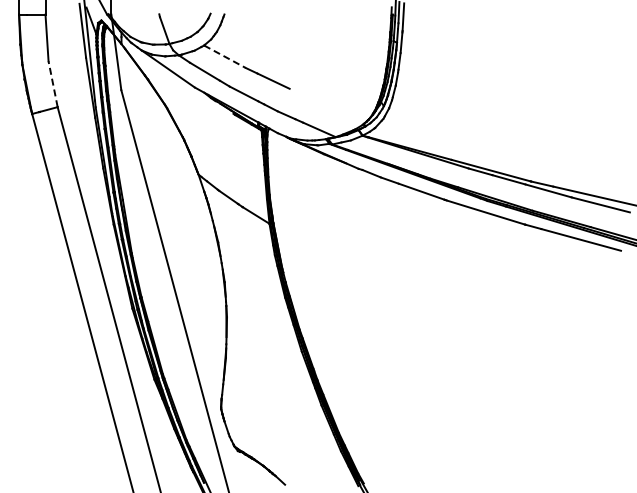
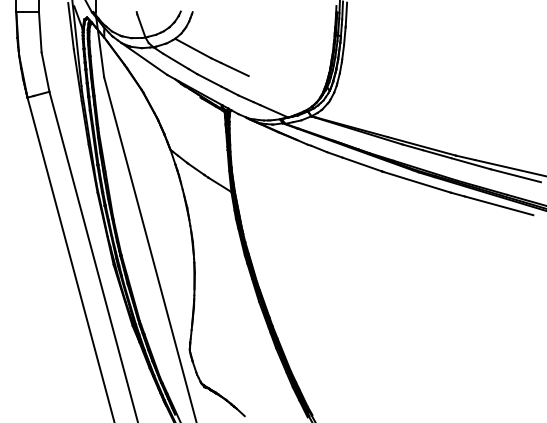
line: (225, 56) -> (193, 48), dashed -> solid
line: (53, 83) -> (45, 71), dashed -> solid

